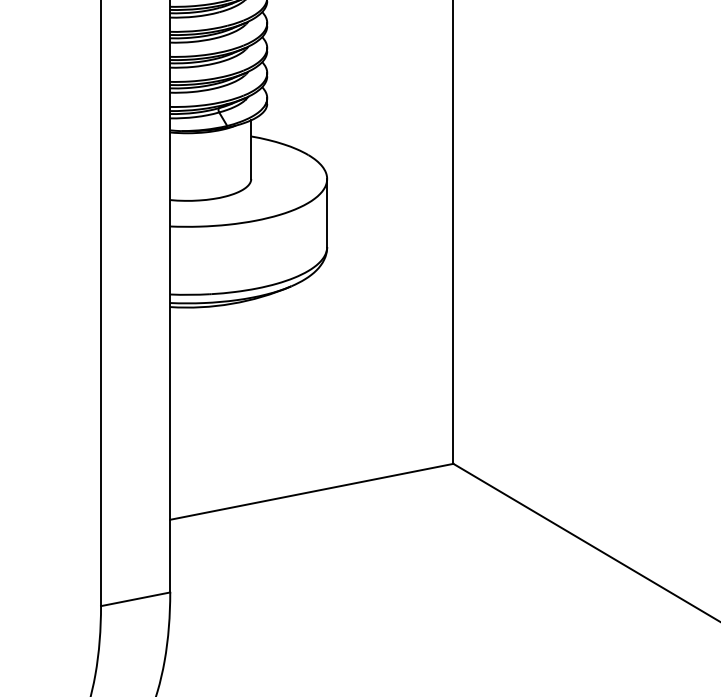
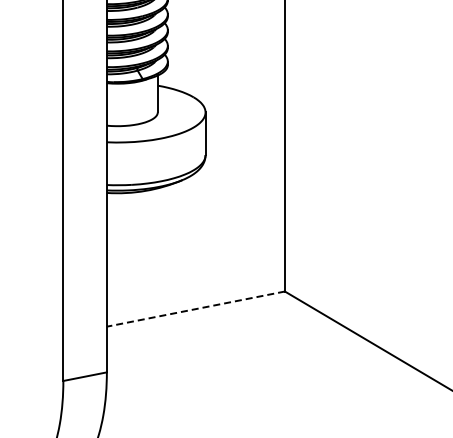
line: (311, 492) -> (195, 309), solid -> dashed

